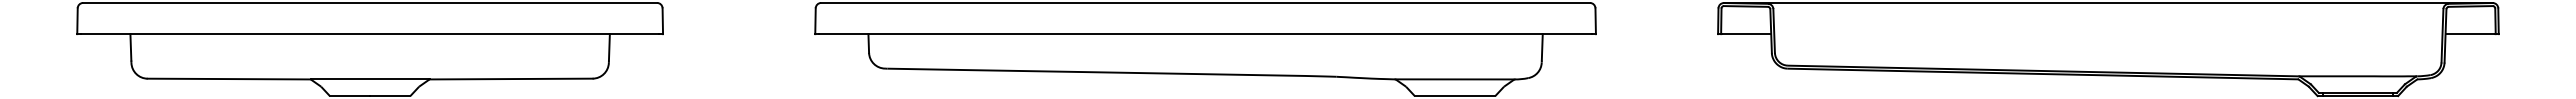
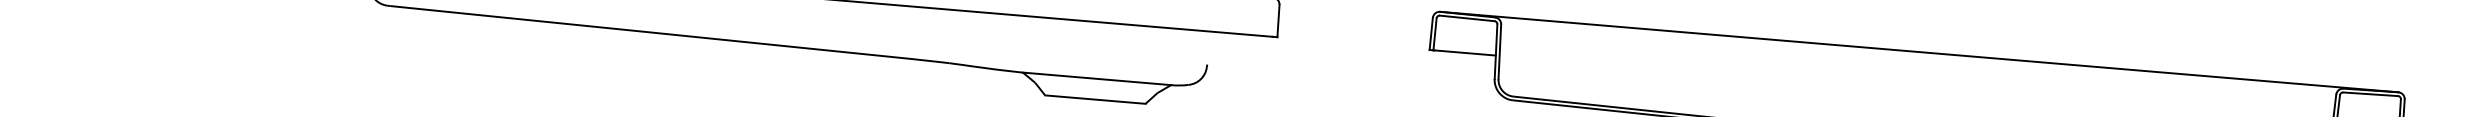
line: (1541, 47) -> (1208, 48), removed

